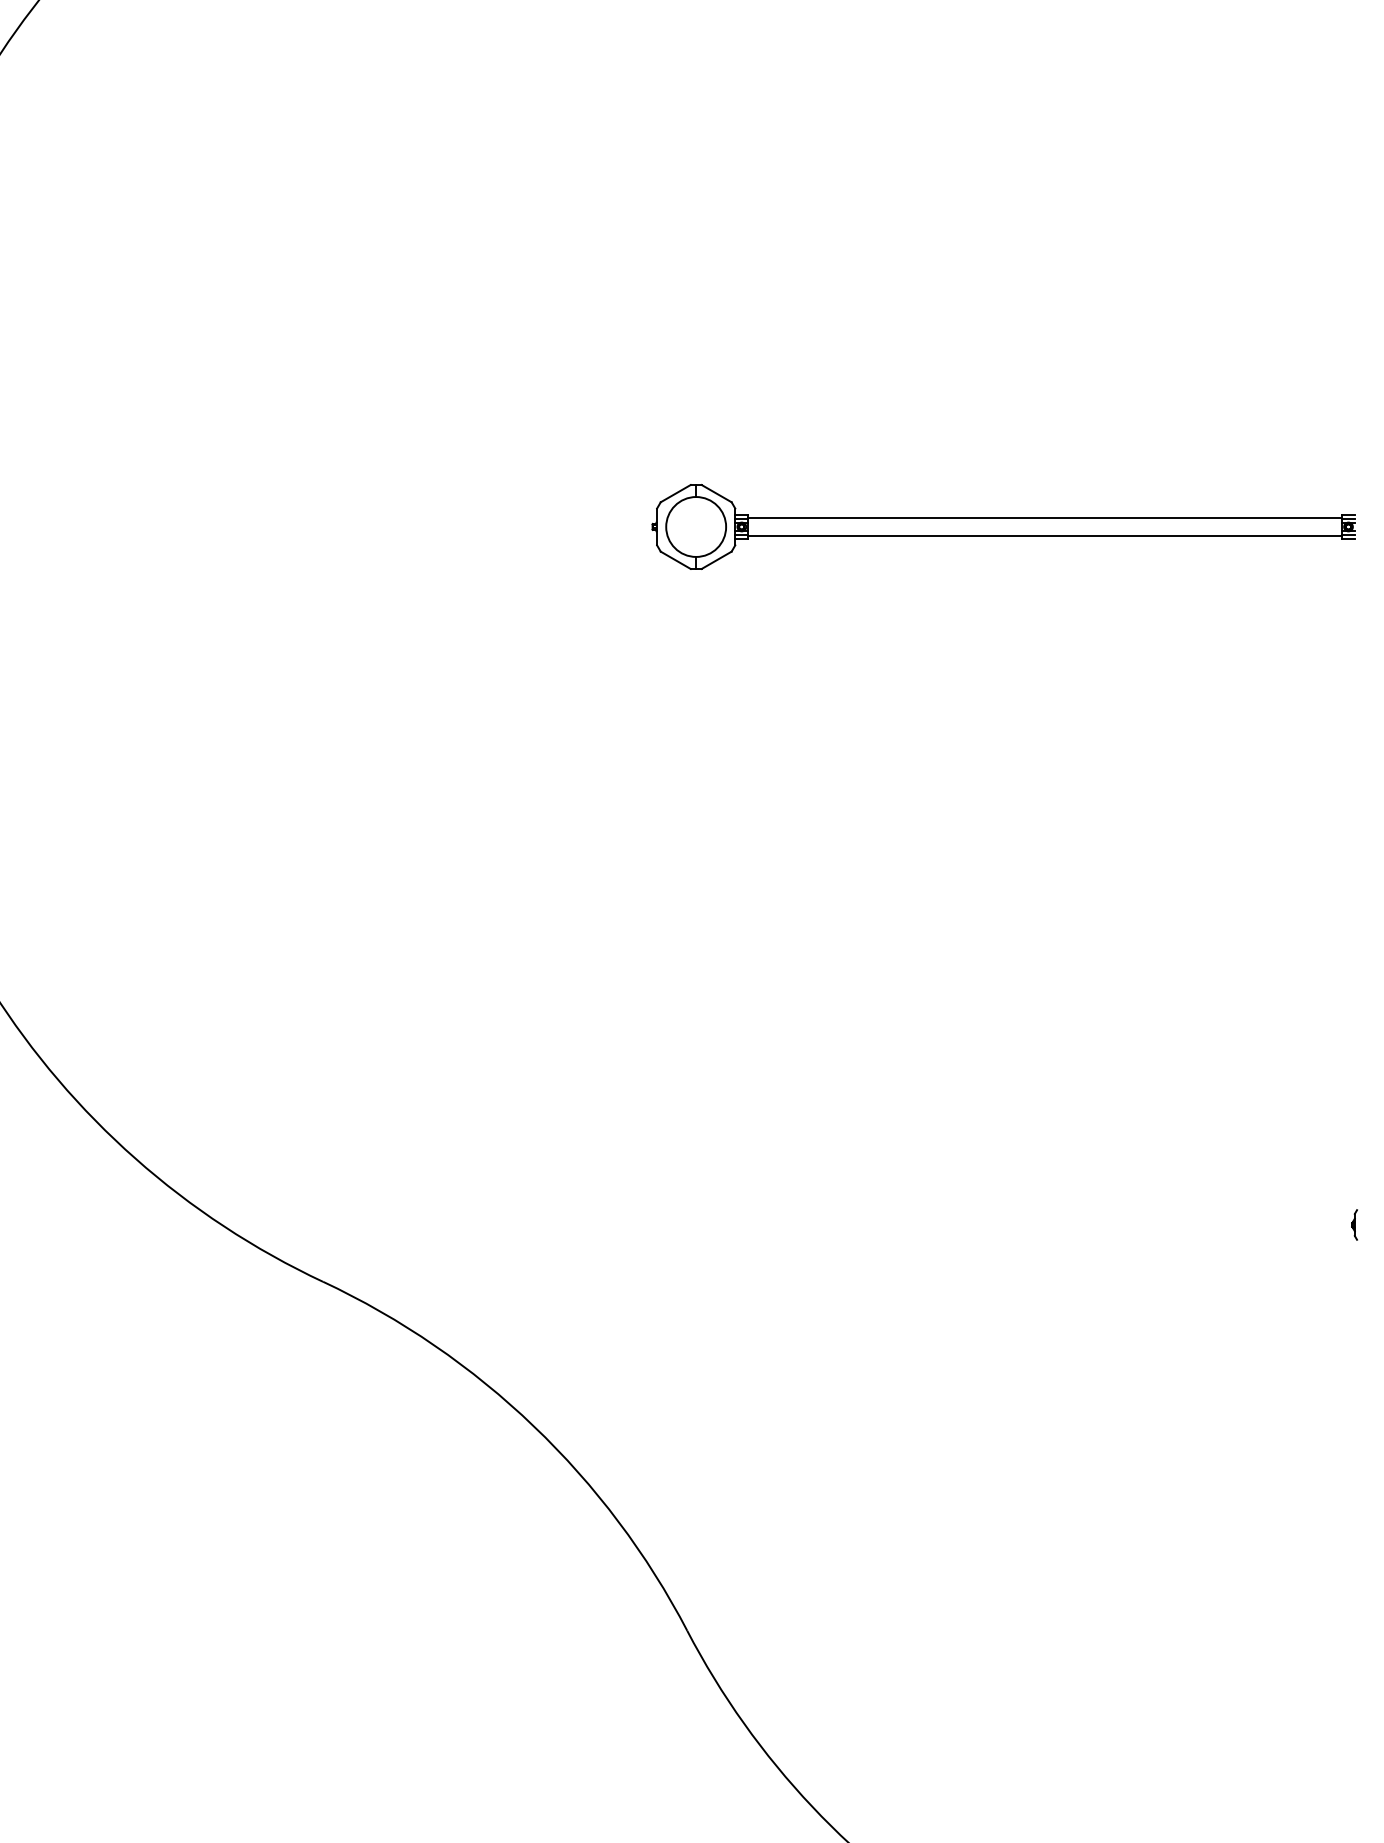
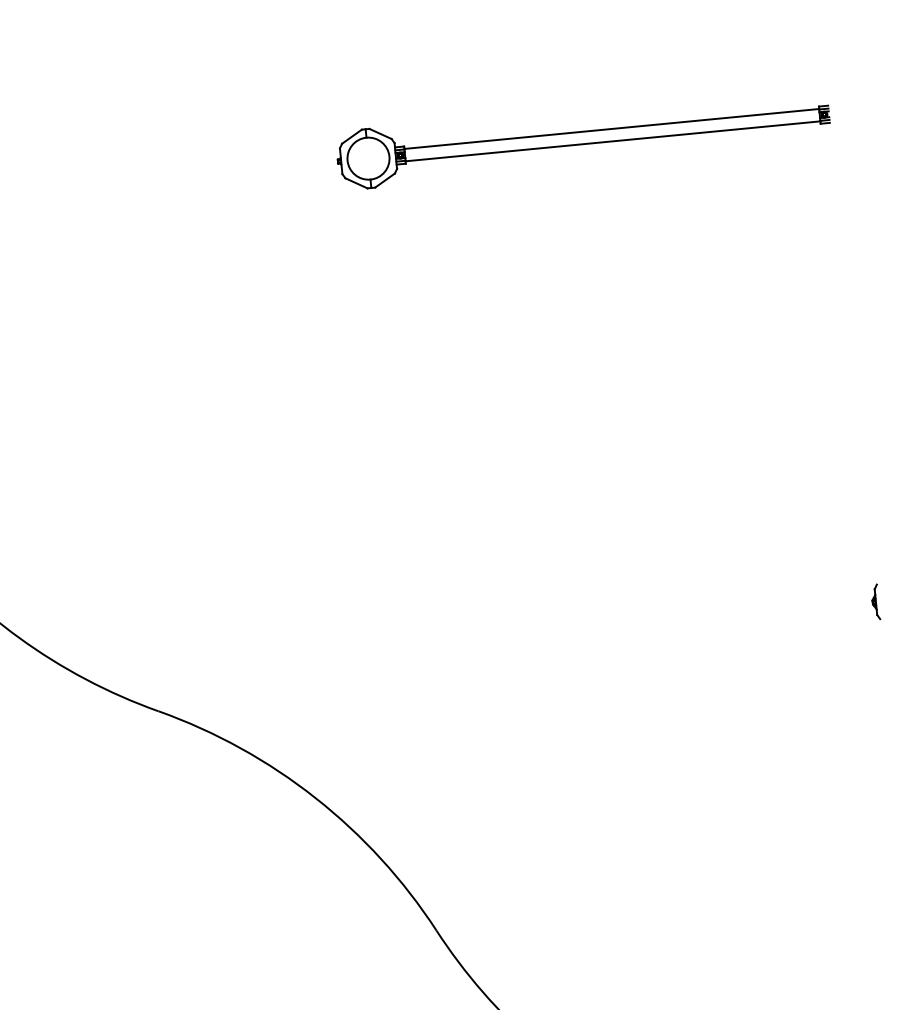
part: (1354, 1224) -> (875, 601), size x1.67

